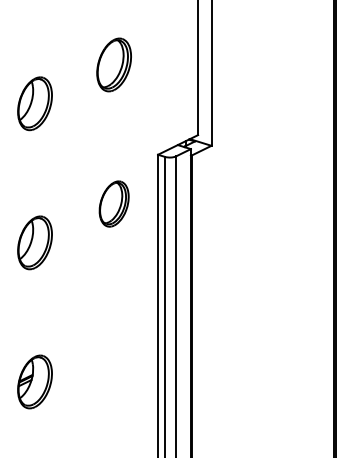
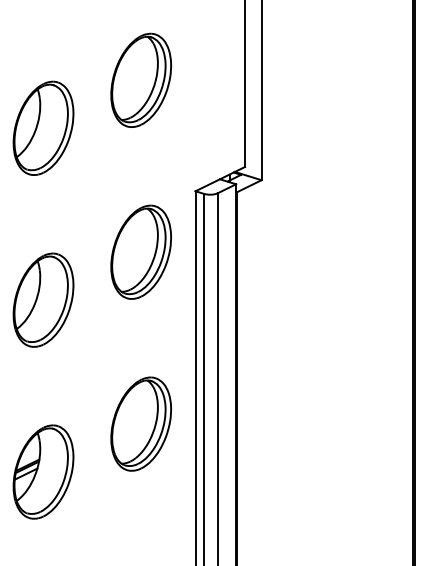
part: (114, 64) -> (141, 79), size x1.43
part: (35, 103) -> (43, 127), size x1.43
part: (114, 203) -> (141, 251), size x1.67
part: (35, 242) -> (43, 299), size x1.43
part: (113, 342) -> (140, 423), added
part: (35, 381) -> (43, 471), size x1.43

